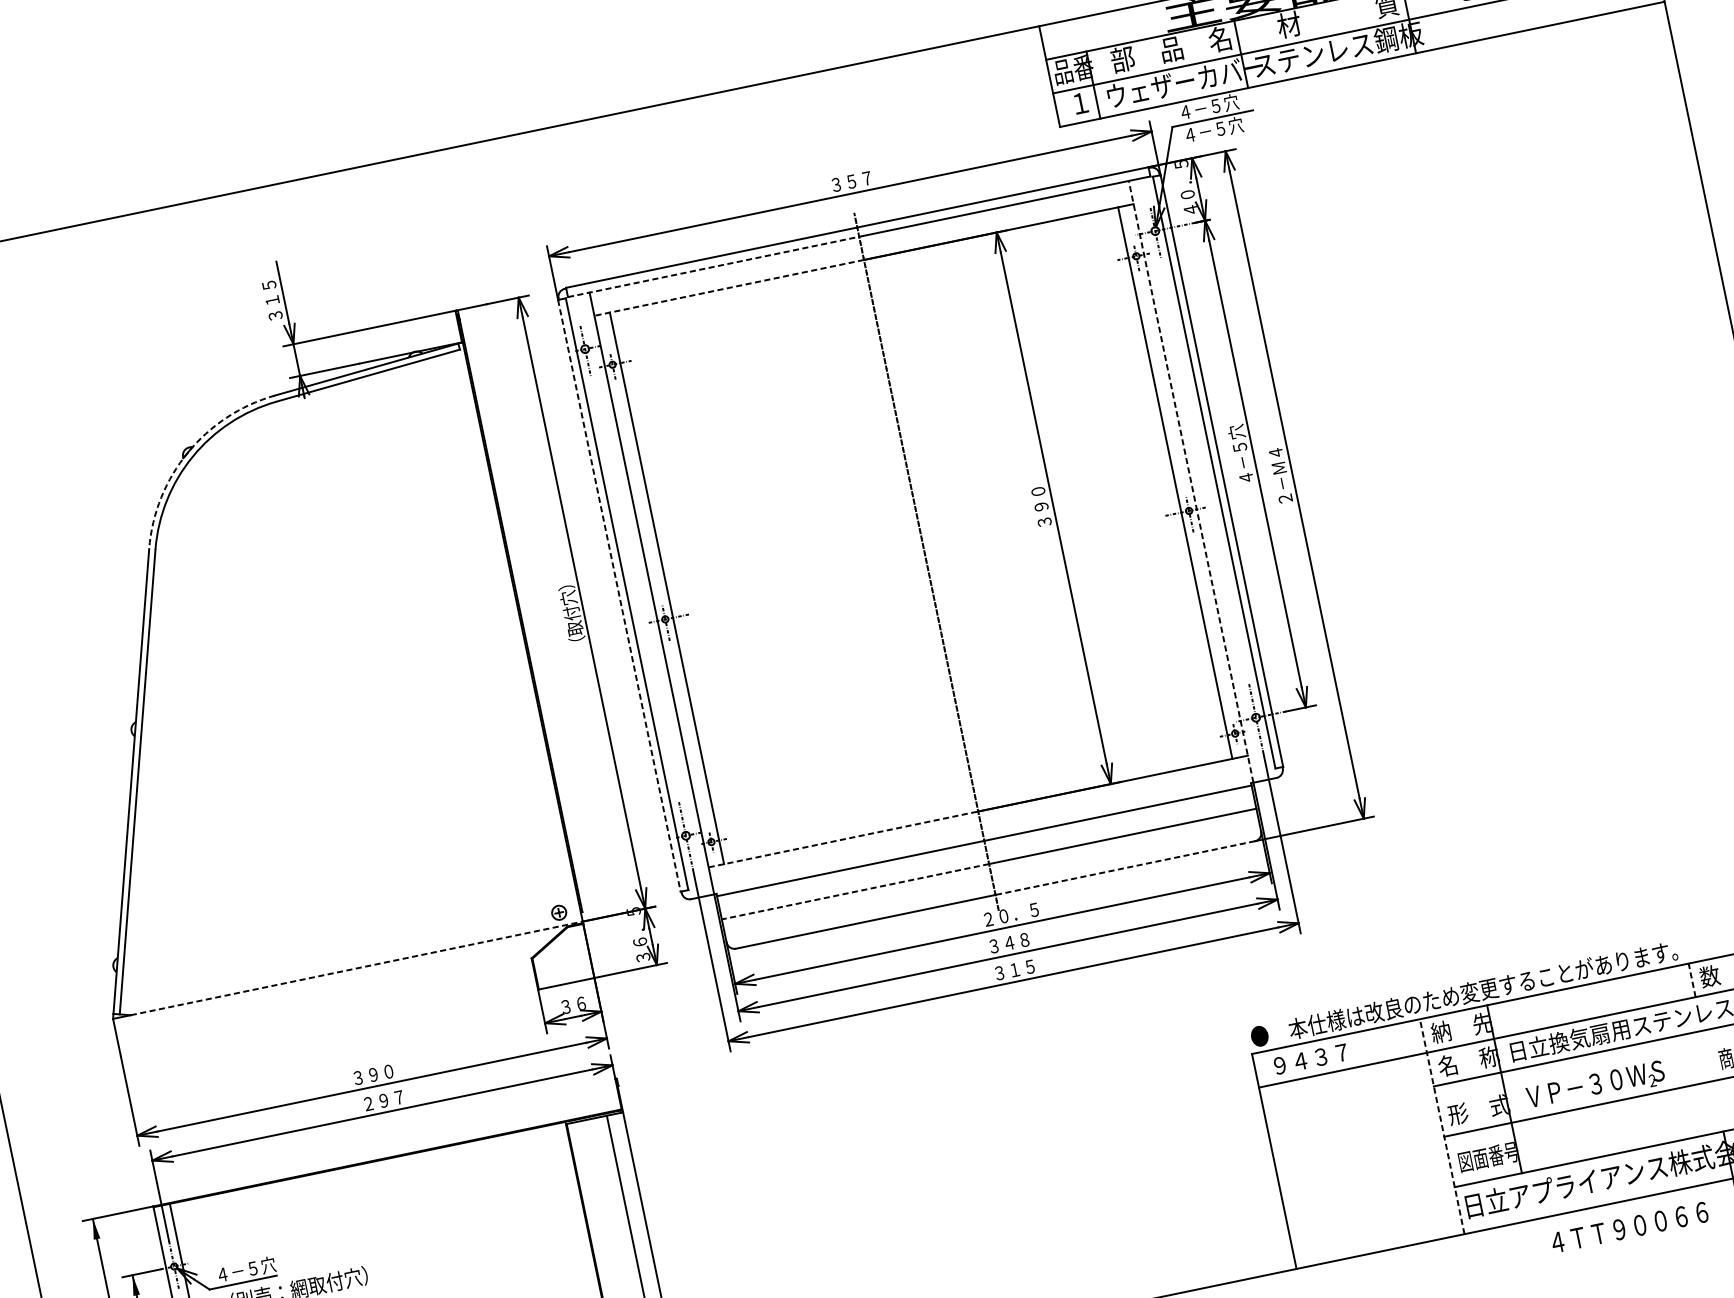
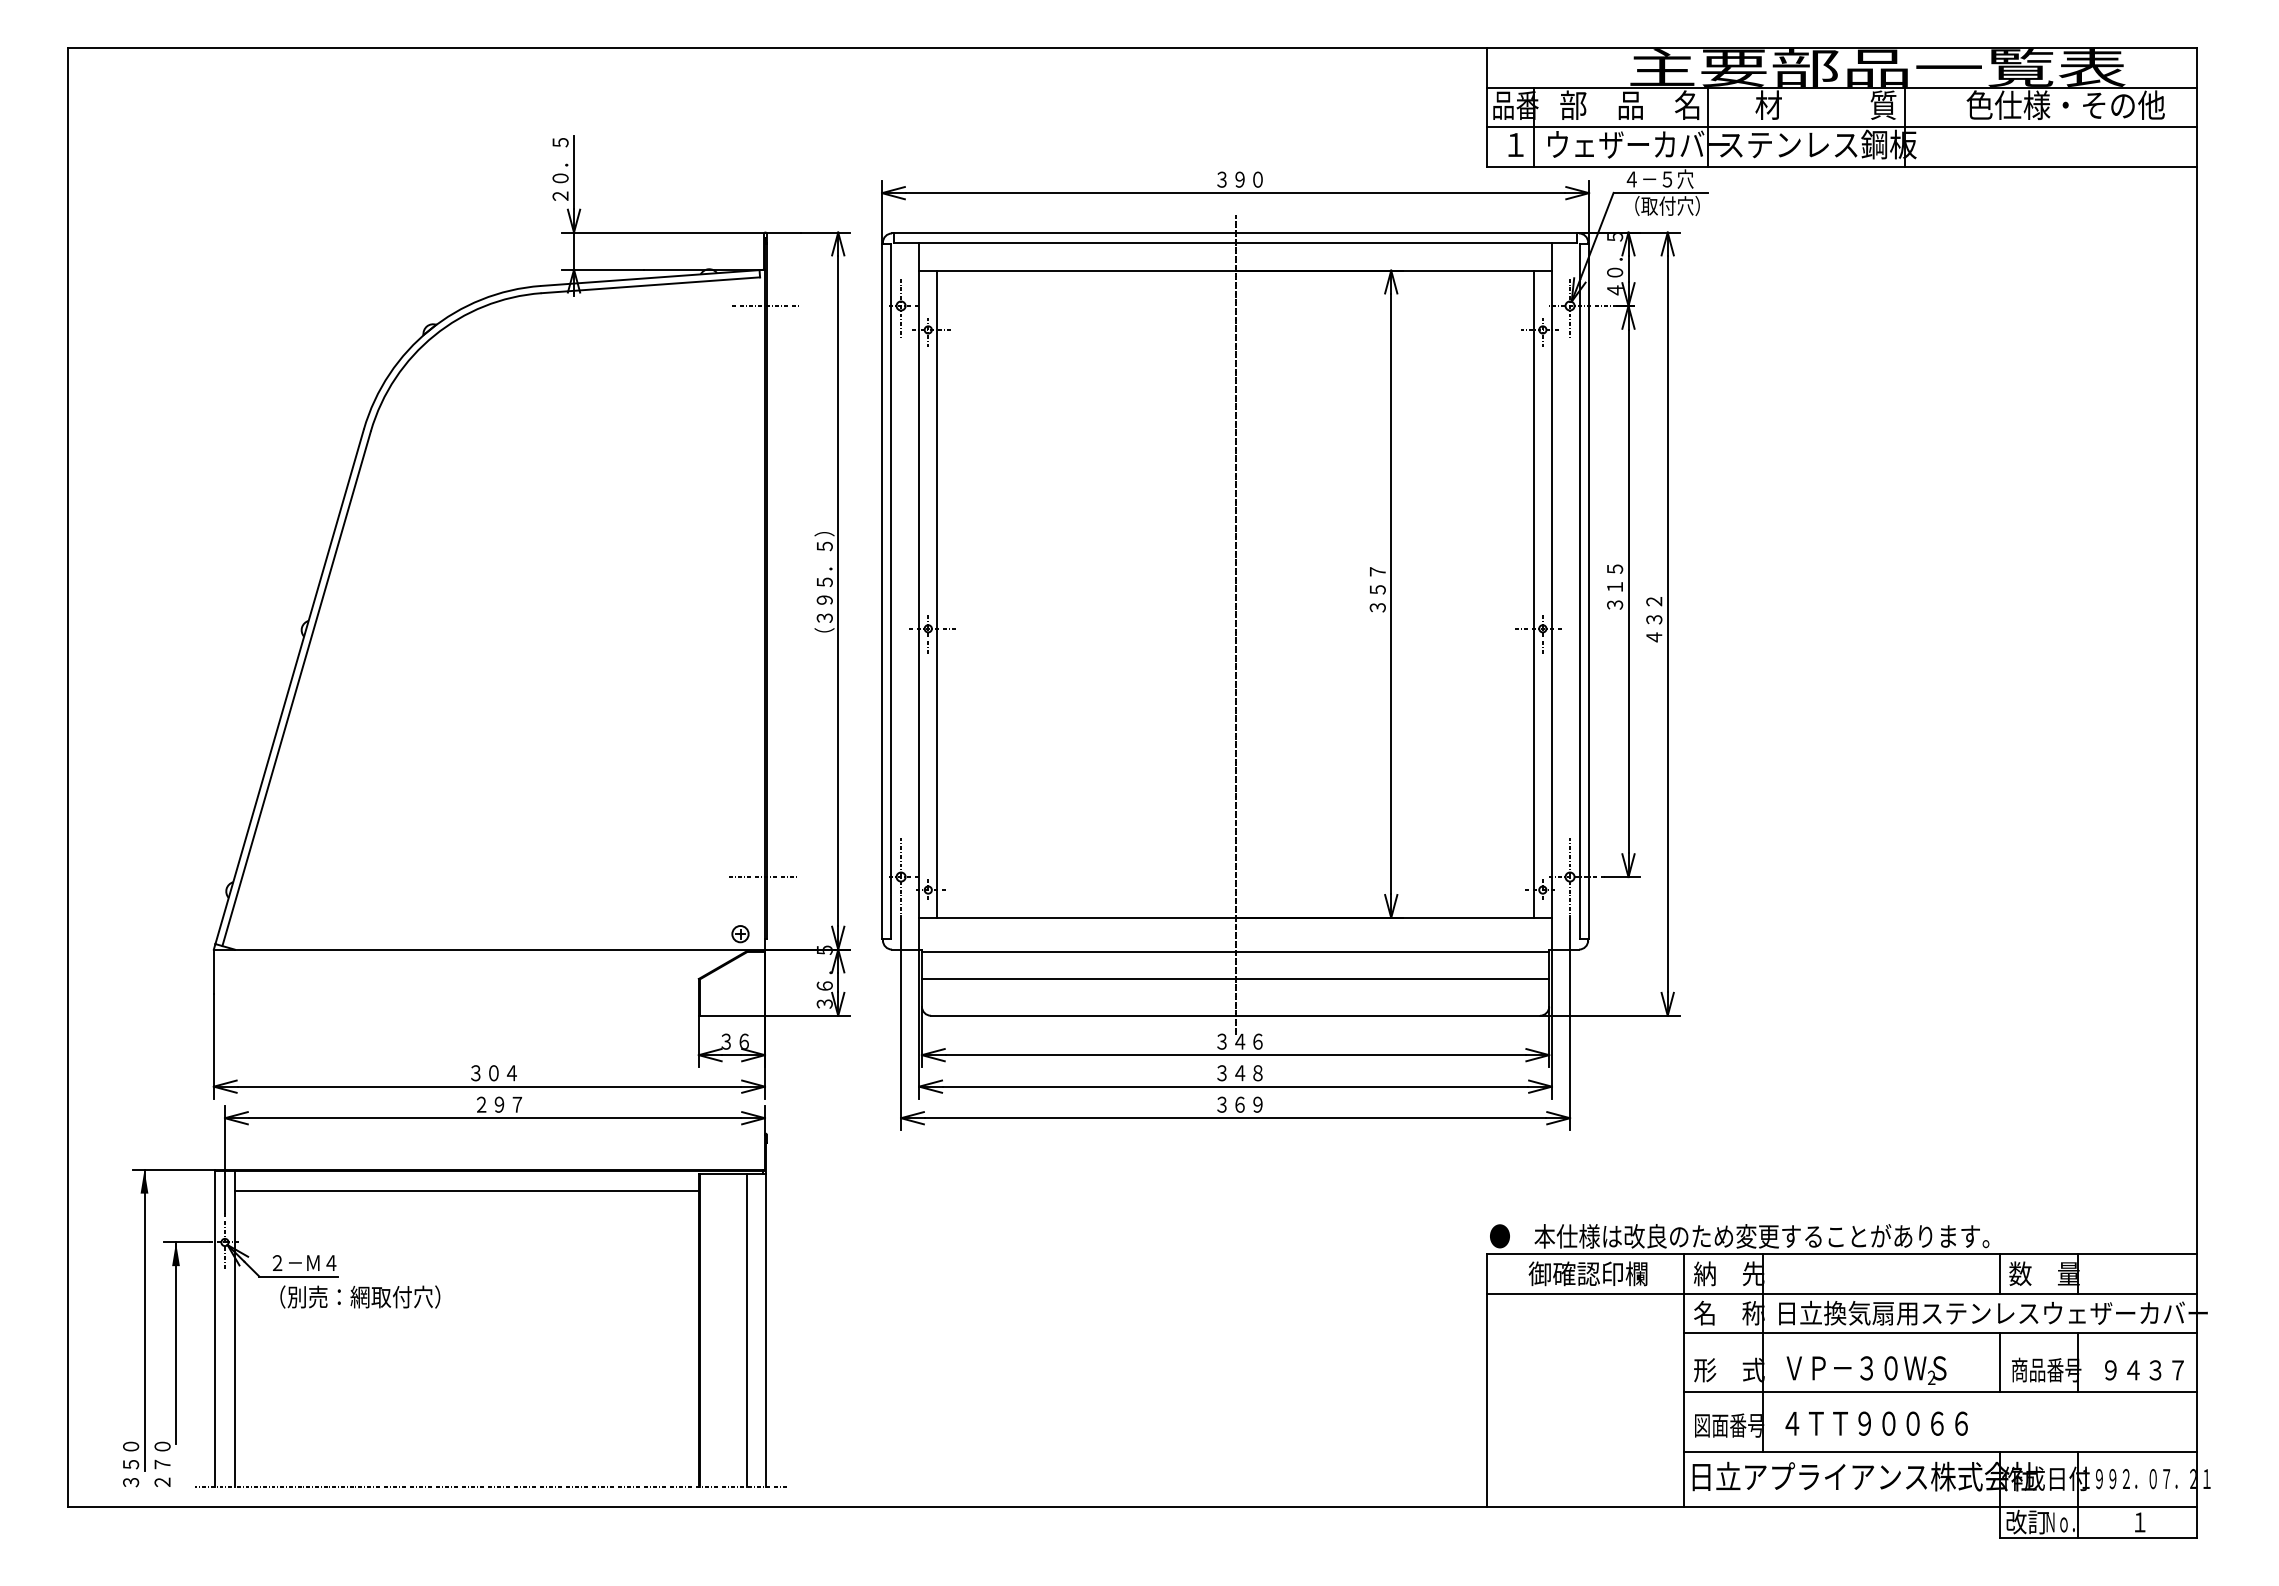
text: (1216, 129) -> (1662, 205), ４－５穴 -> （取付穴）
text: (858, 180) -> (1248, 179), ３５７ -> ３９０
line: (713, 267) -> (1064, 243), dashed -> solid
line: (728, 287) -> (1076, 270), dashed -> solid
text: (270, 292) -> (560, 169), ３１５ -> ２０．５
line: (469, 372) -> (765, 305), added
arc: (187, 452) -> (429, 329), dashed -> solid
text: (1240, 453) -> (1614, 576), ４－５穴 -> ３１５
text: (1281, 475) -> (1654, 610), ２－Ｍ４ -> ４３２
line: (1190, 481) -> (1551, 596), dashed -> solid
text: (1039, 499) -> (1377, 580), ３９０ -> ３５７
text: (568, 595) -> (824, 579), （取付穴） -> （３９５．５）
line: (619, 596) -> (882, 592), dashed -> solid
line: (843, 839) -> (1077, 917), dashed -> solid
line: (569, 860) -> (764, 877), added
line: (1124, 867) -> (1387, 1015), dashed -> solid
line: (855, 891) -> (1078, 979), dashed -> solid
text: (1011, 914) -> (1248, 1041), ２０．５ -> ３４６
line: (357, 968) -> (500, 949), dashed -> solid
text: (1022, 968) -> (1248, 1104), ３１５ -> ３６９
line: (1692, 980) -> (1999, 1274), dashed -> solid
text: (1333, 1054) -> (1578, 1273), ９４３７ -> 御確認印欄
line: (1707, 1055) -> (1999, 1362), added
text: (380, 1073) -> (502, 1073), ３９０ -> ３０４
line: (1442, 1126) -> (1684, 1380), dashed -> solid
line: (370, 1179) -> (466, 1190), added
text: (1629, 1227) -> (1876, 1423), moved
text: (246, 1269) -> (305, 1262), ４－５穴 -> ２－Ｍ４

